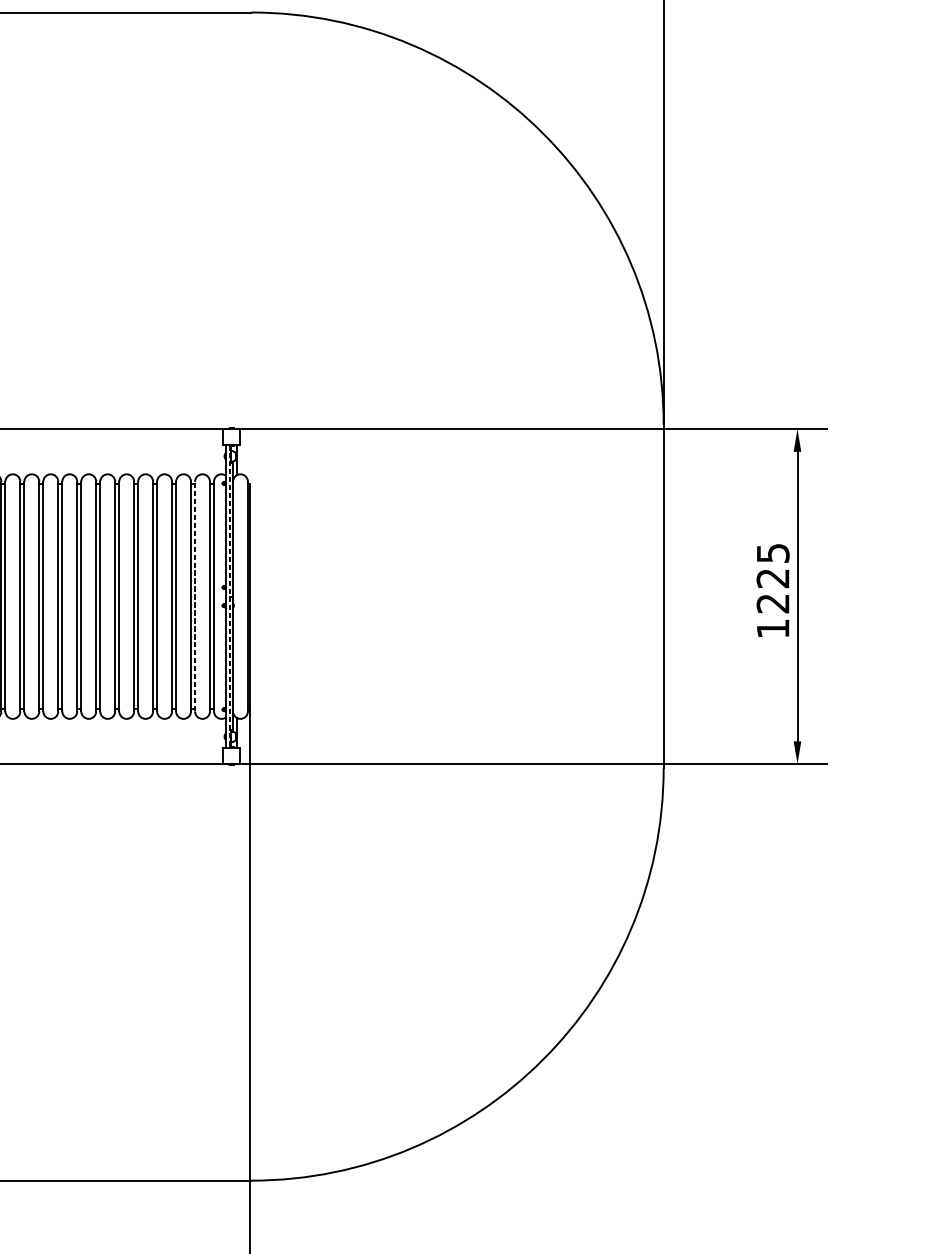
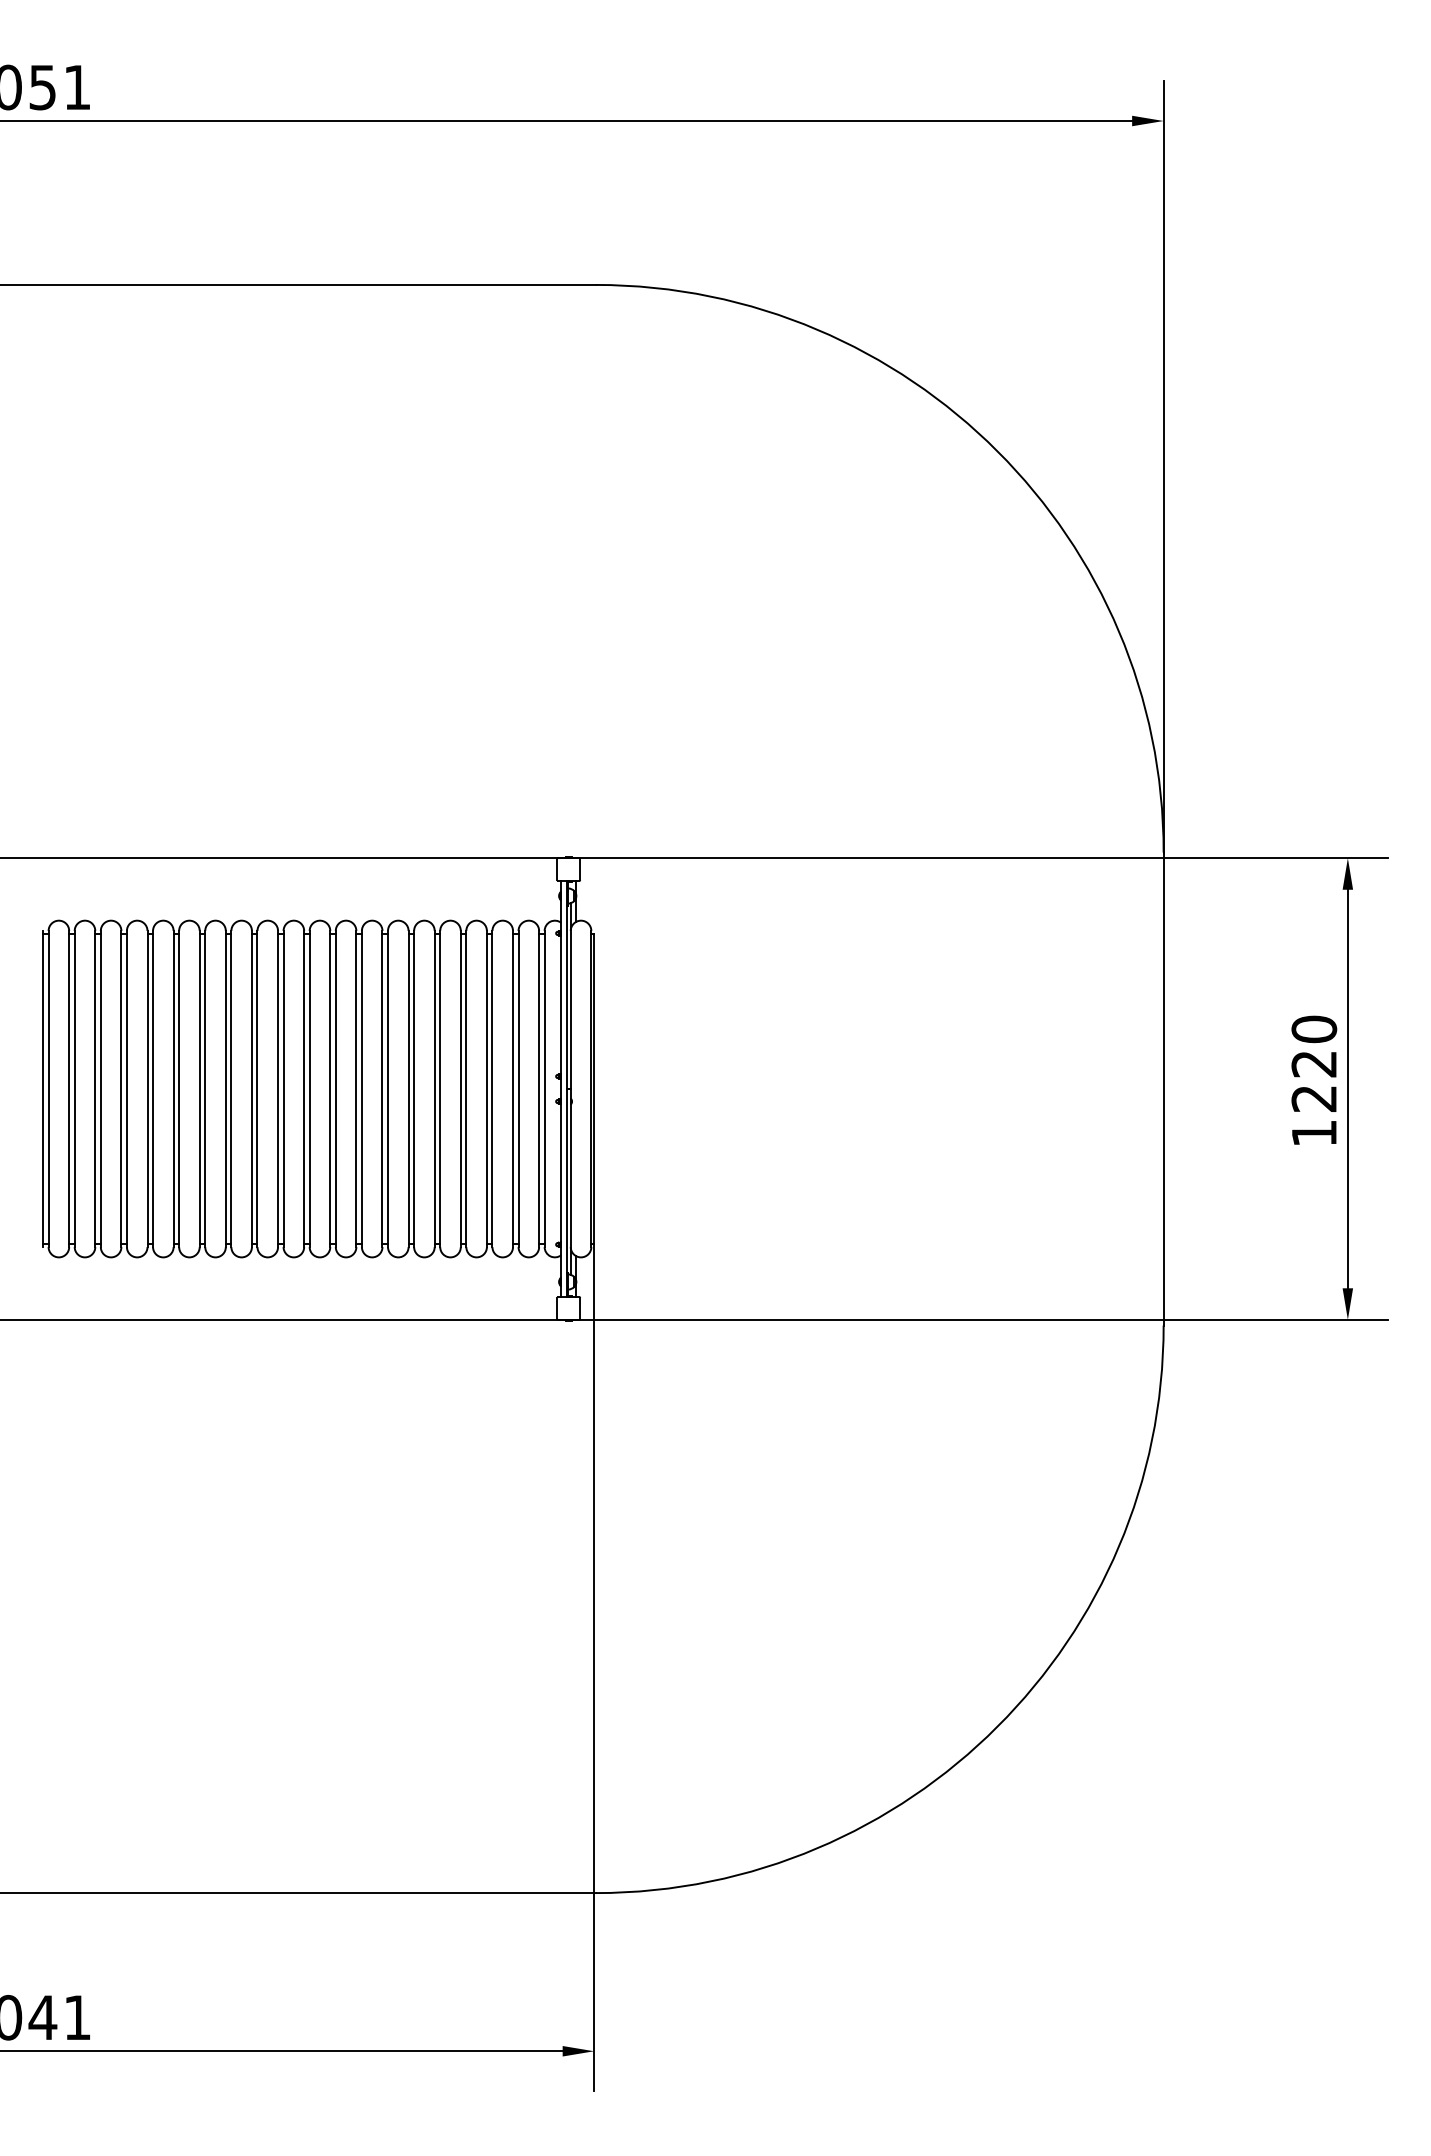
text: (773, 553) -> (1314, 1029), 1225 -> 1220
line: (195, 596) -> (518, 1088), dashed -> solid
line: (229, 596) -> (566, 1089), dashed -> solid

